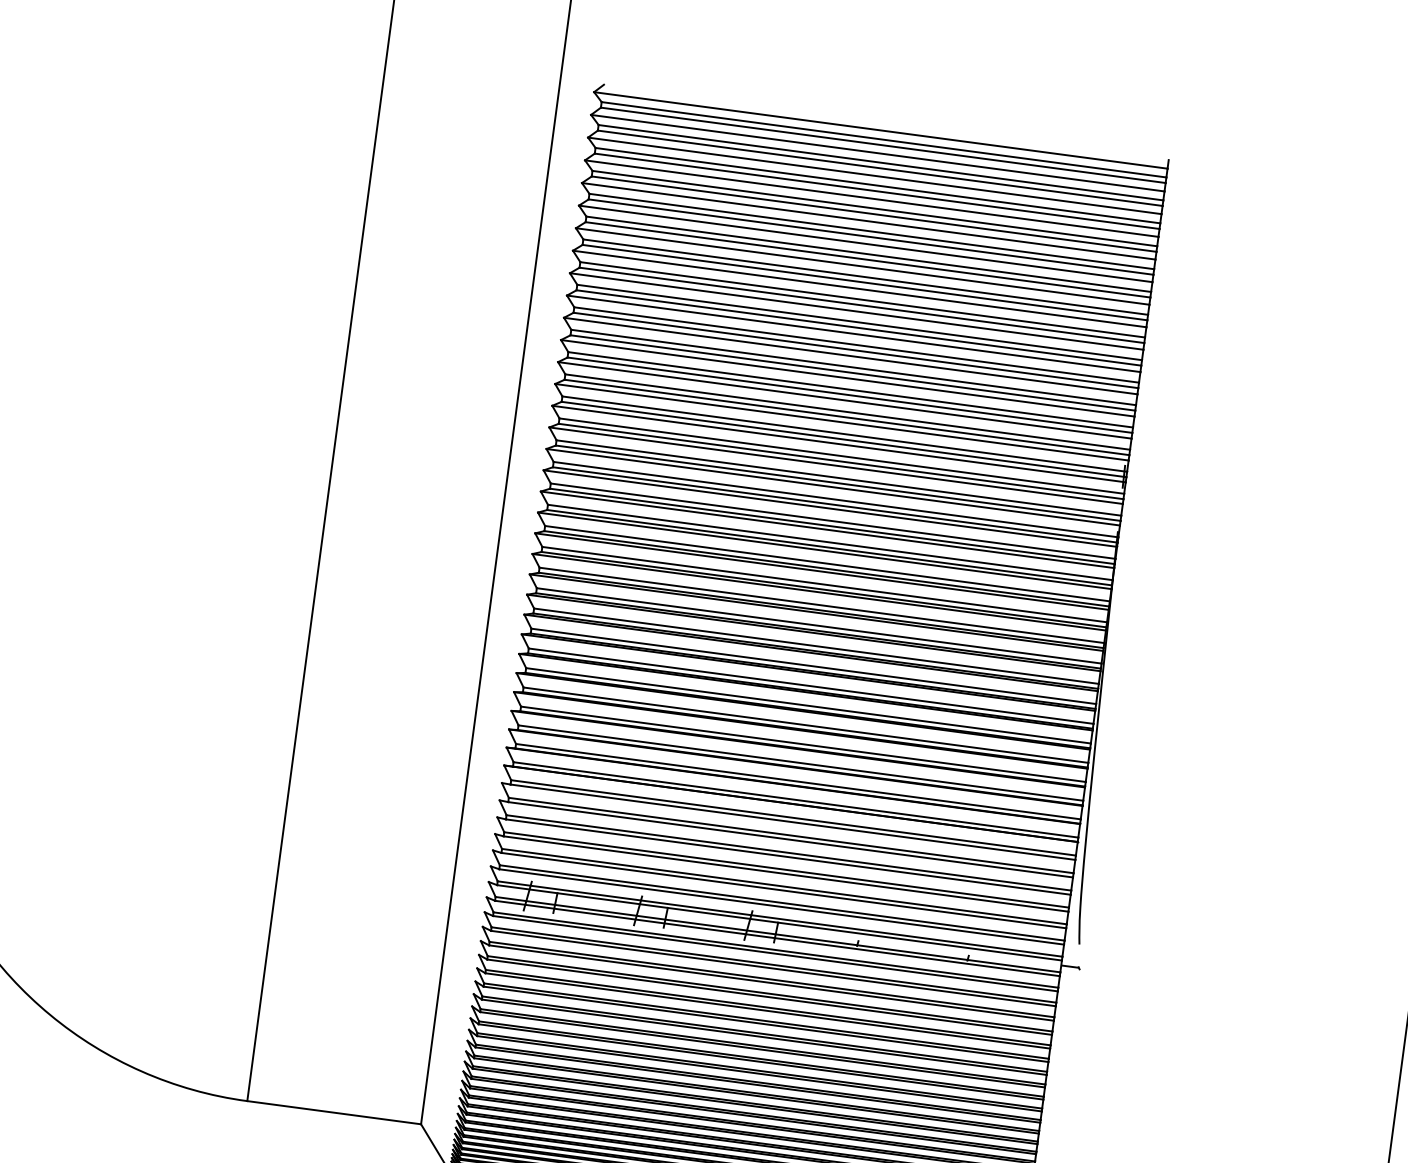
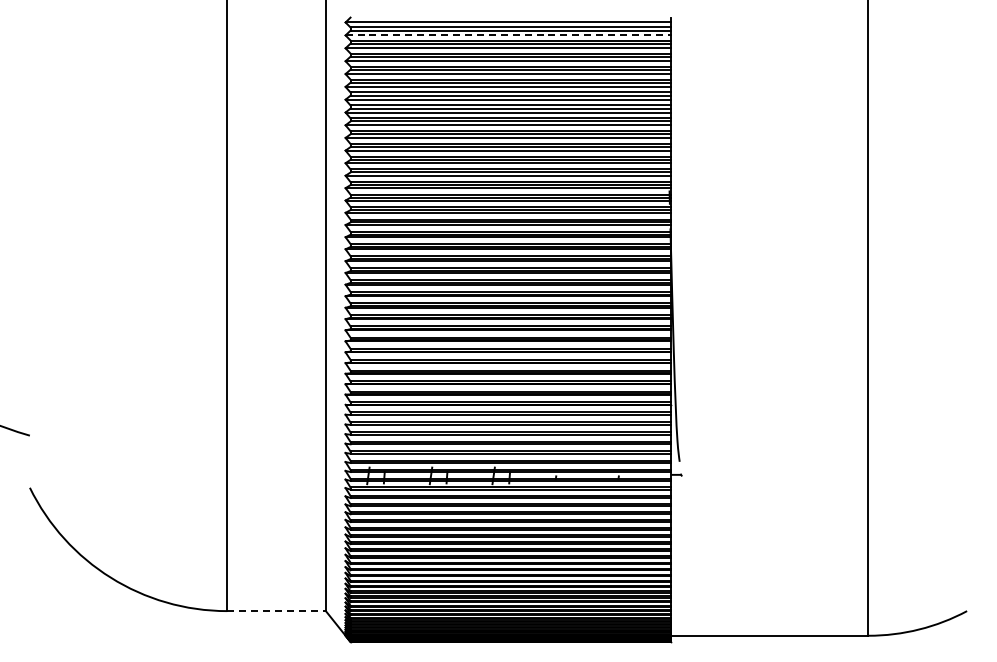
line: (878, 153) -> (508, 35), solid -> dashed
line: (335, 1113) -> (277, 611), solid -> dashed

